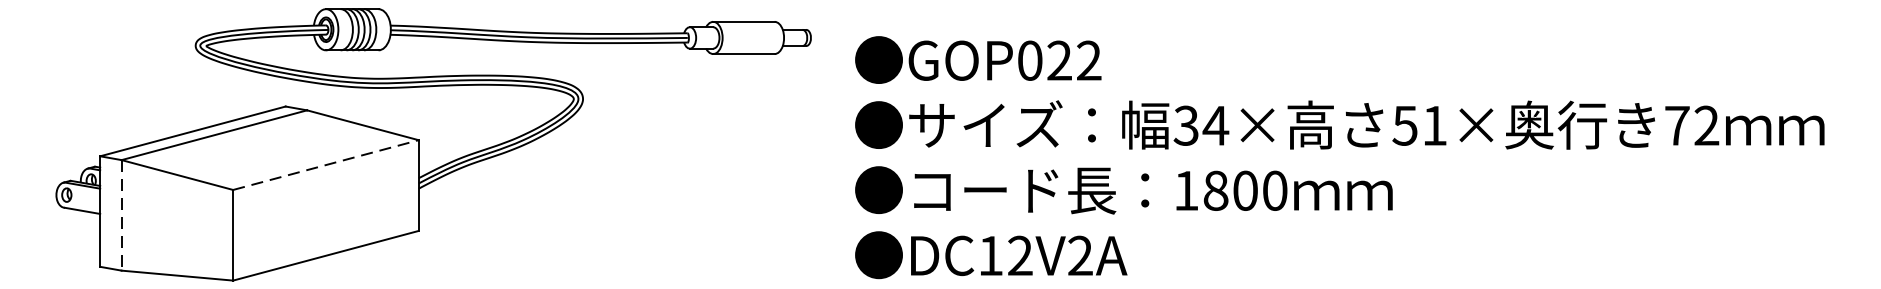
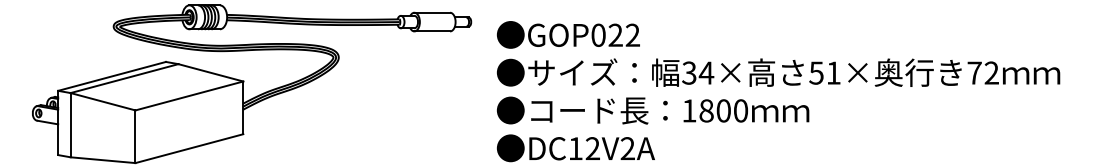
line: (326, 164) -> (189, 95), dashed -> solid
line: (121, 215) -> (70, 125), dashed -> solid

